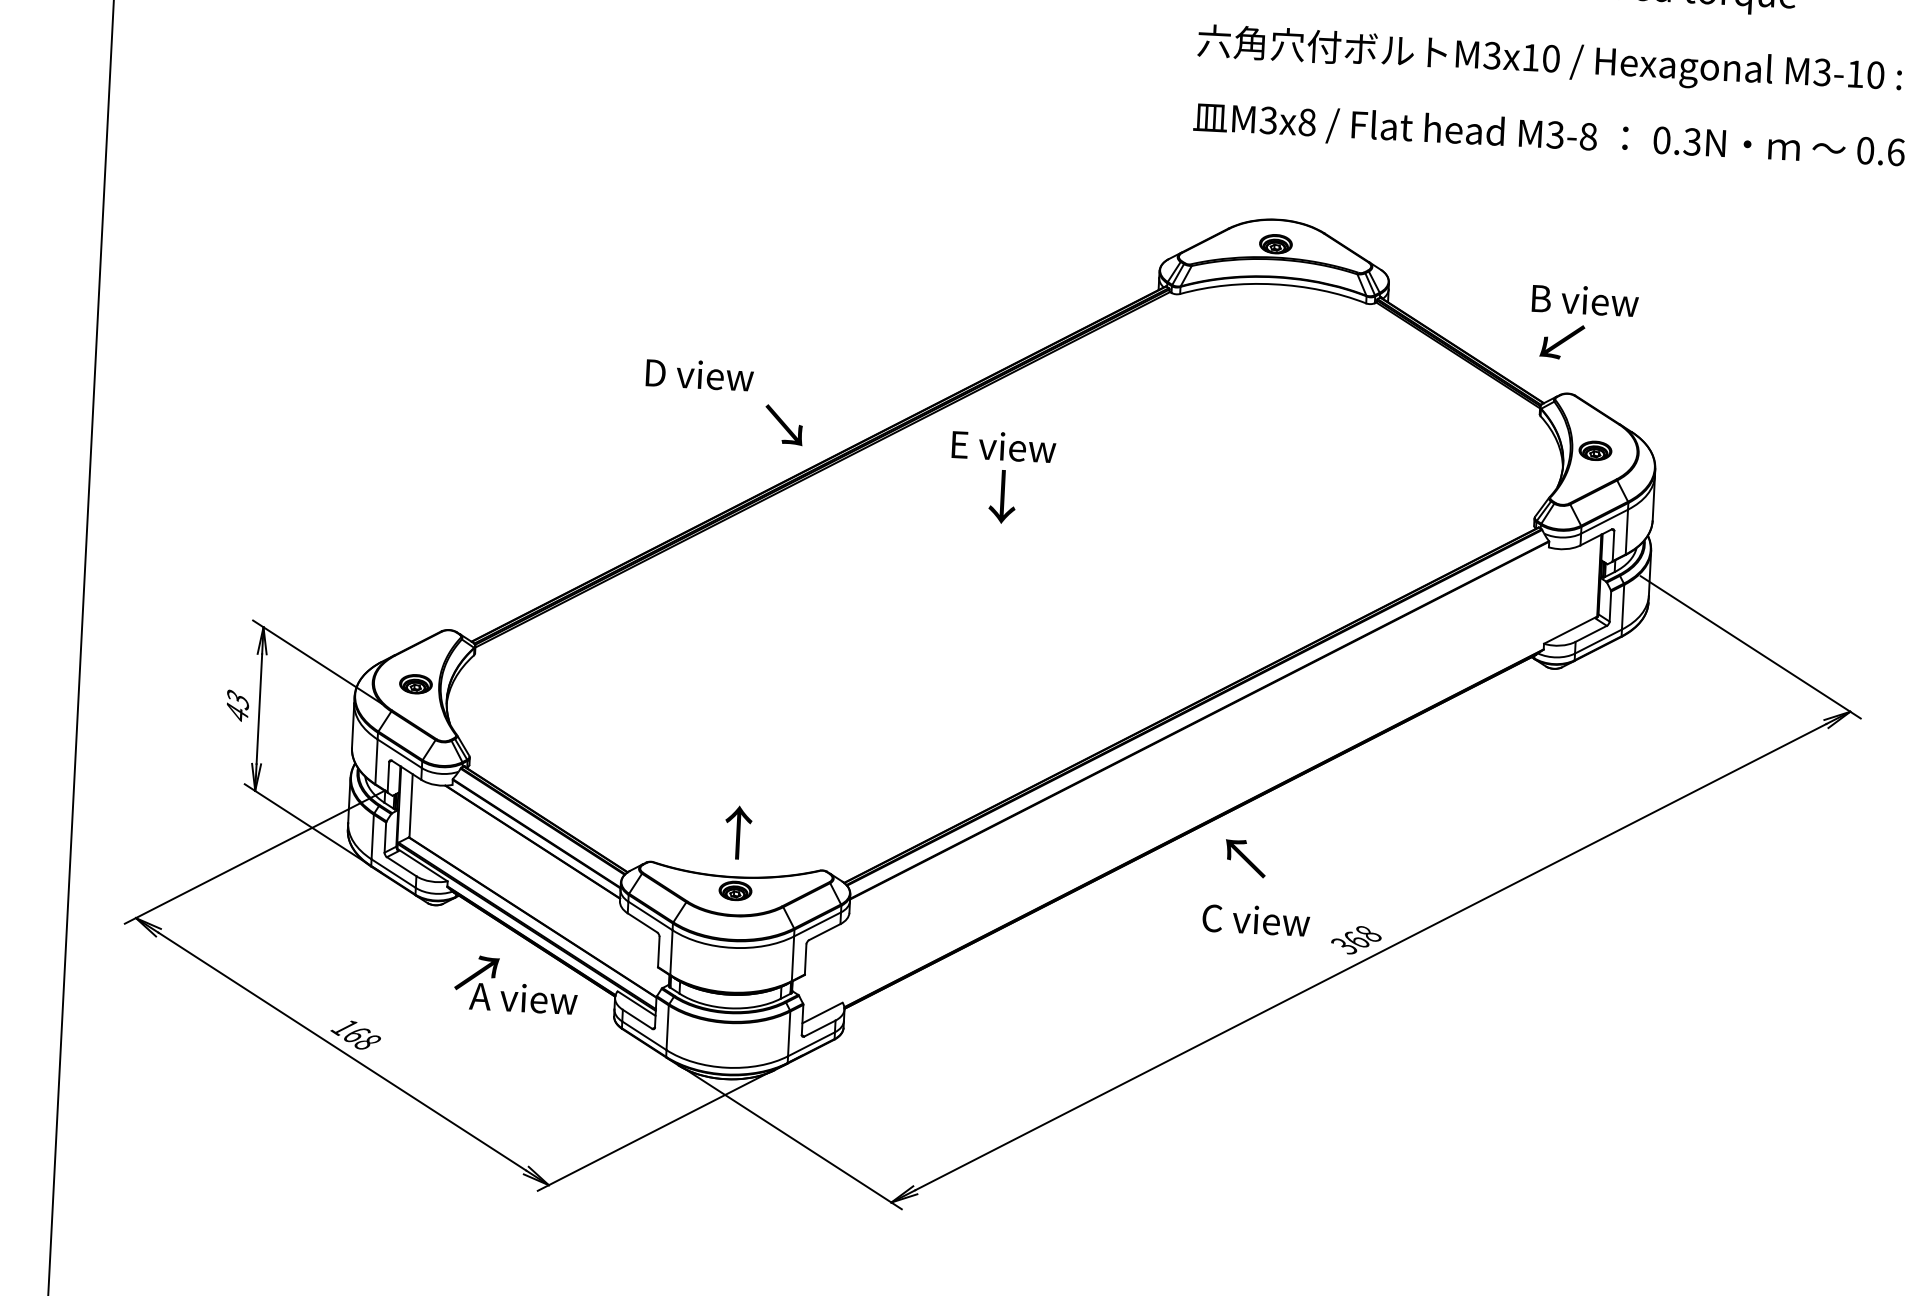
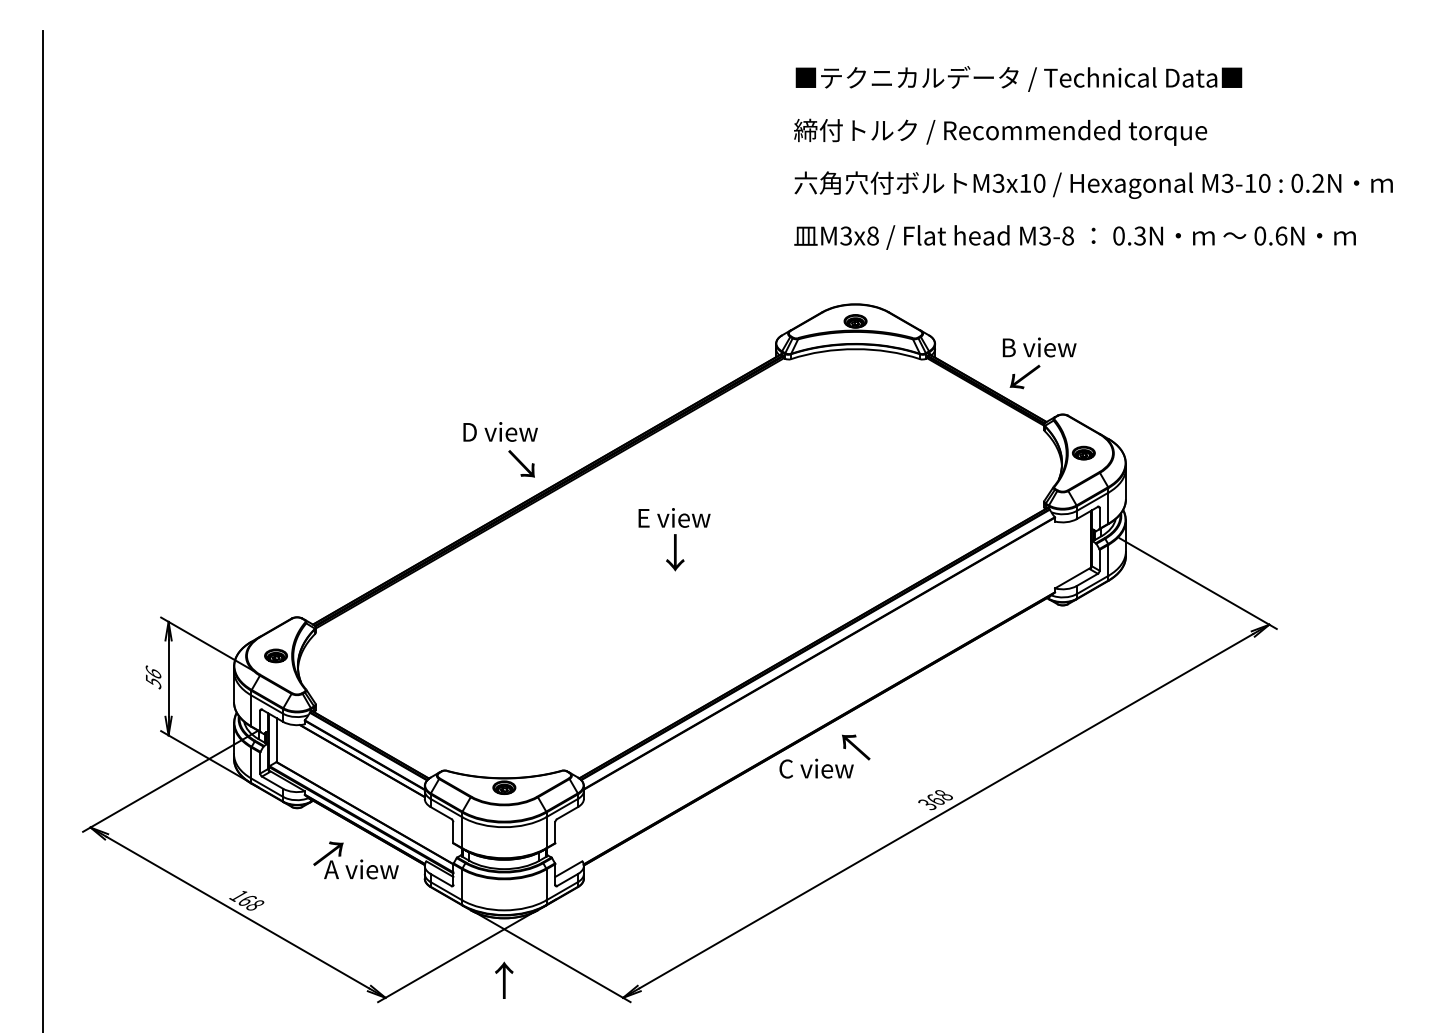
text: (1584, 323) -> (1039, 363), moved
text: (699, 374) -> (500, 431), moved
text: (1002, 477) -> (674, 539), moved
text: (237, 706) -> (153, 677), 43 -> 56
text: (738, 831) -> (504, 979), moved
text: (1256, 919) -> (816, 768), moved

